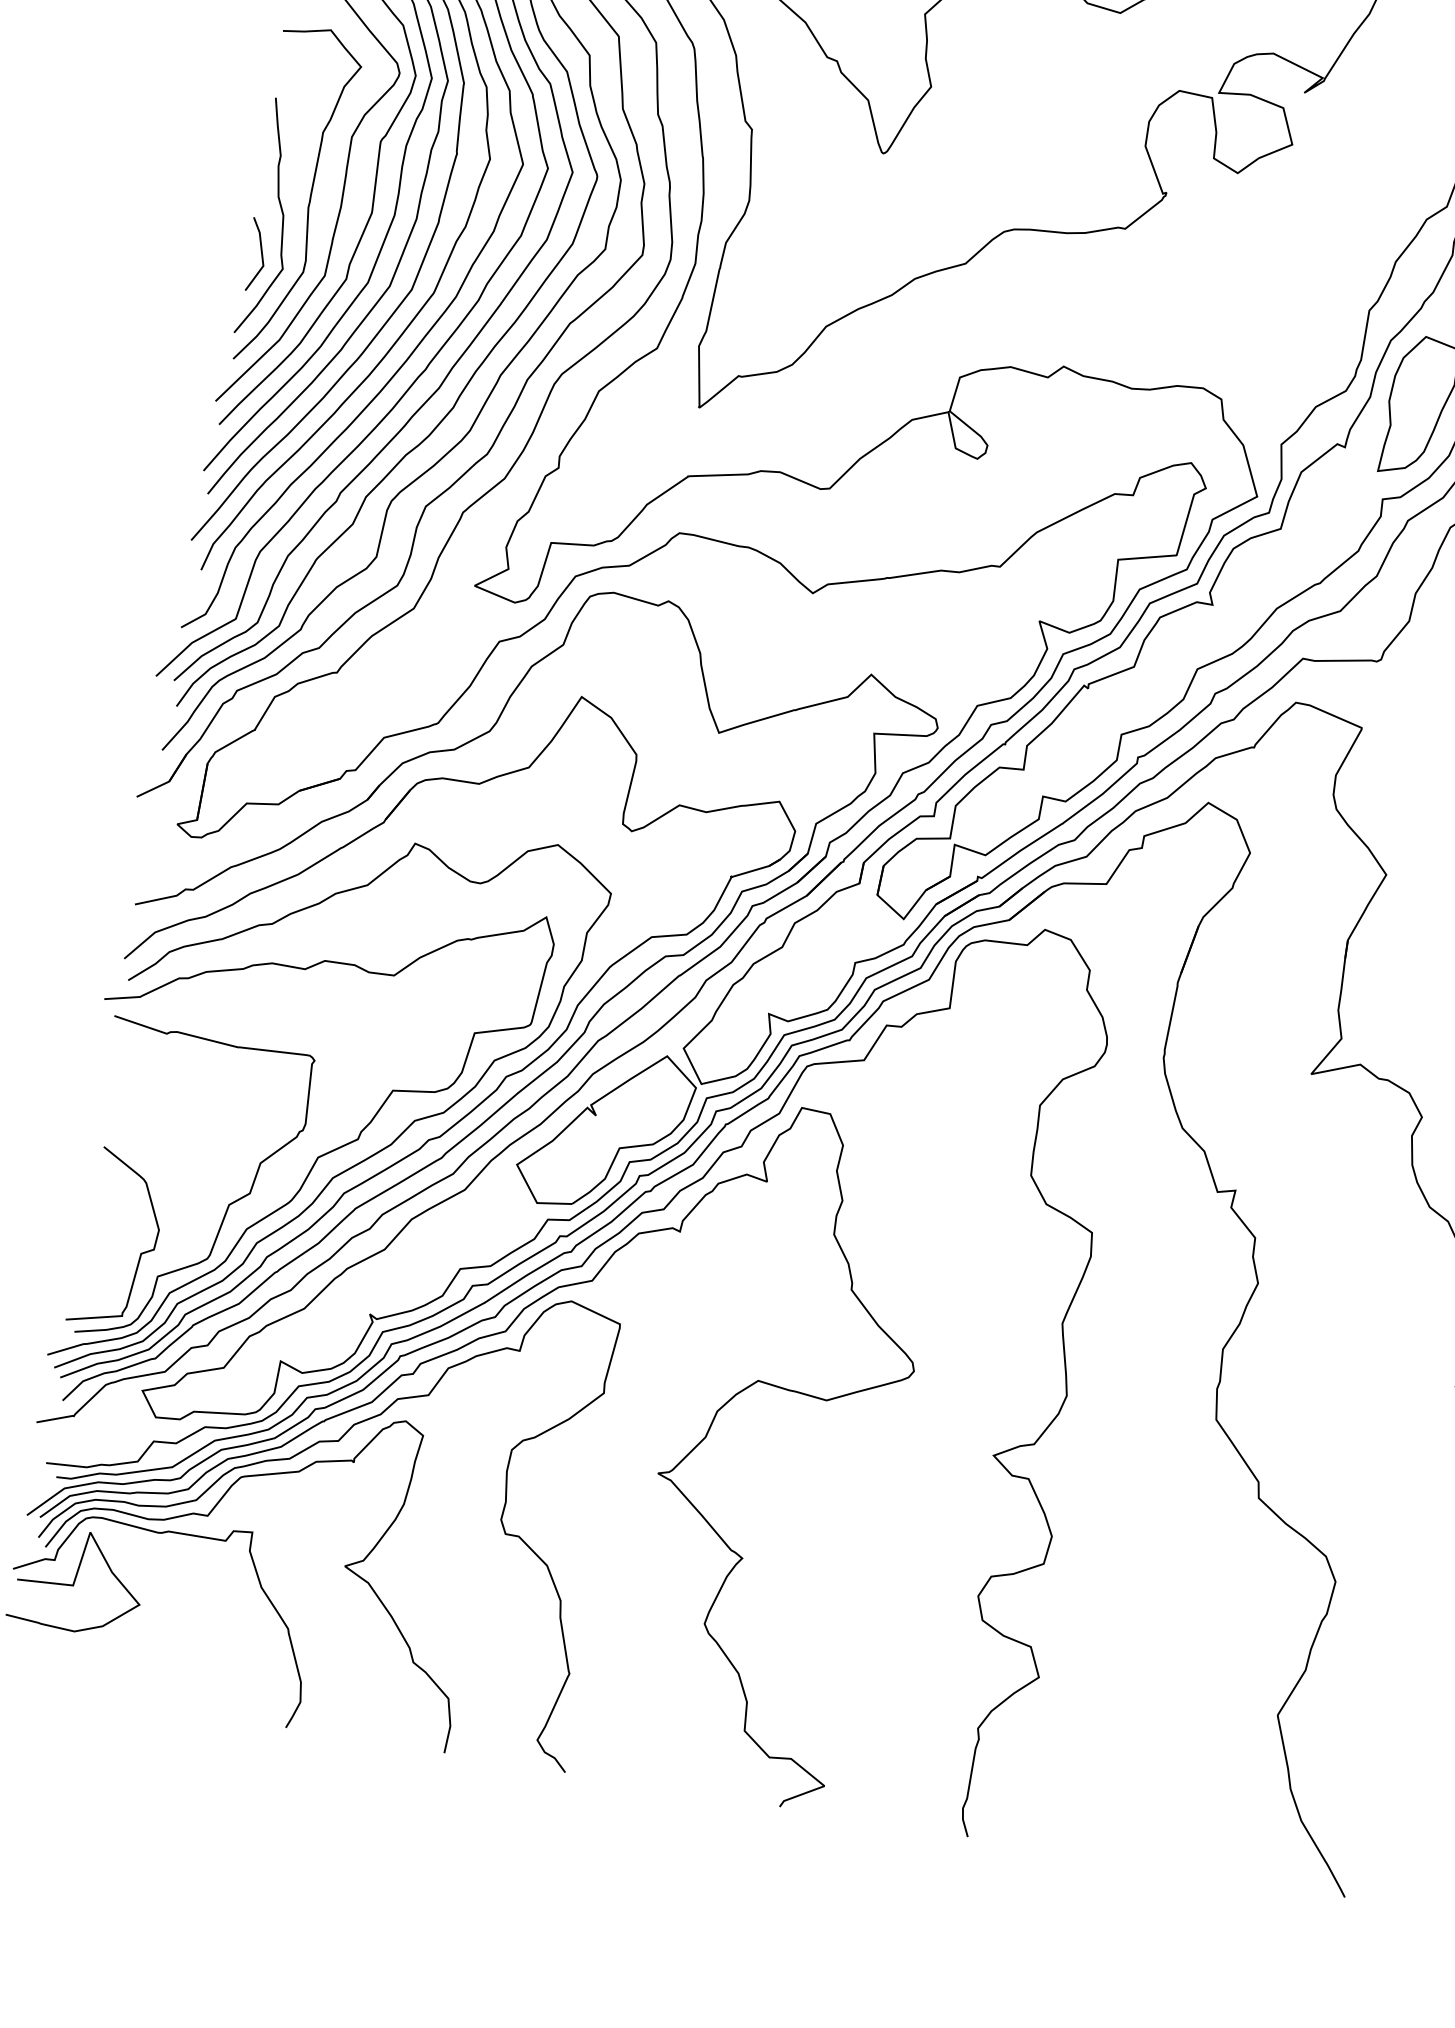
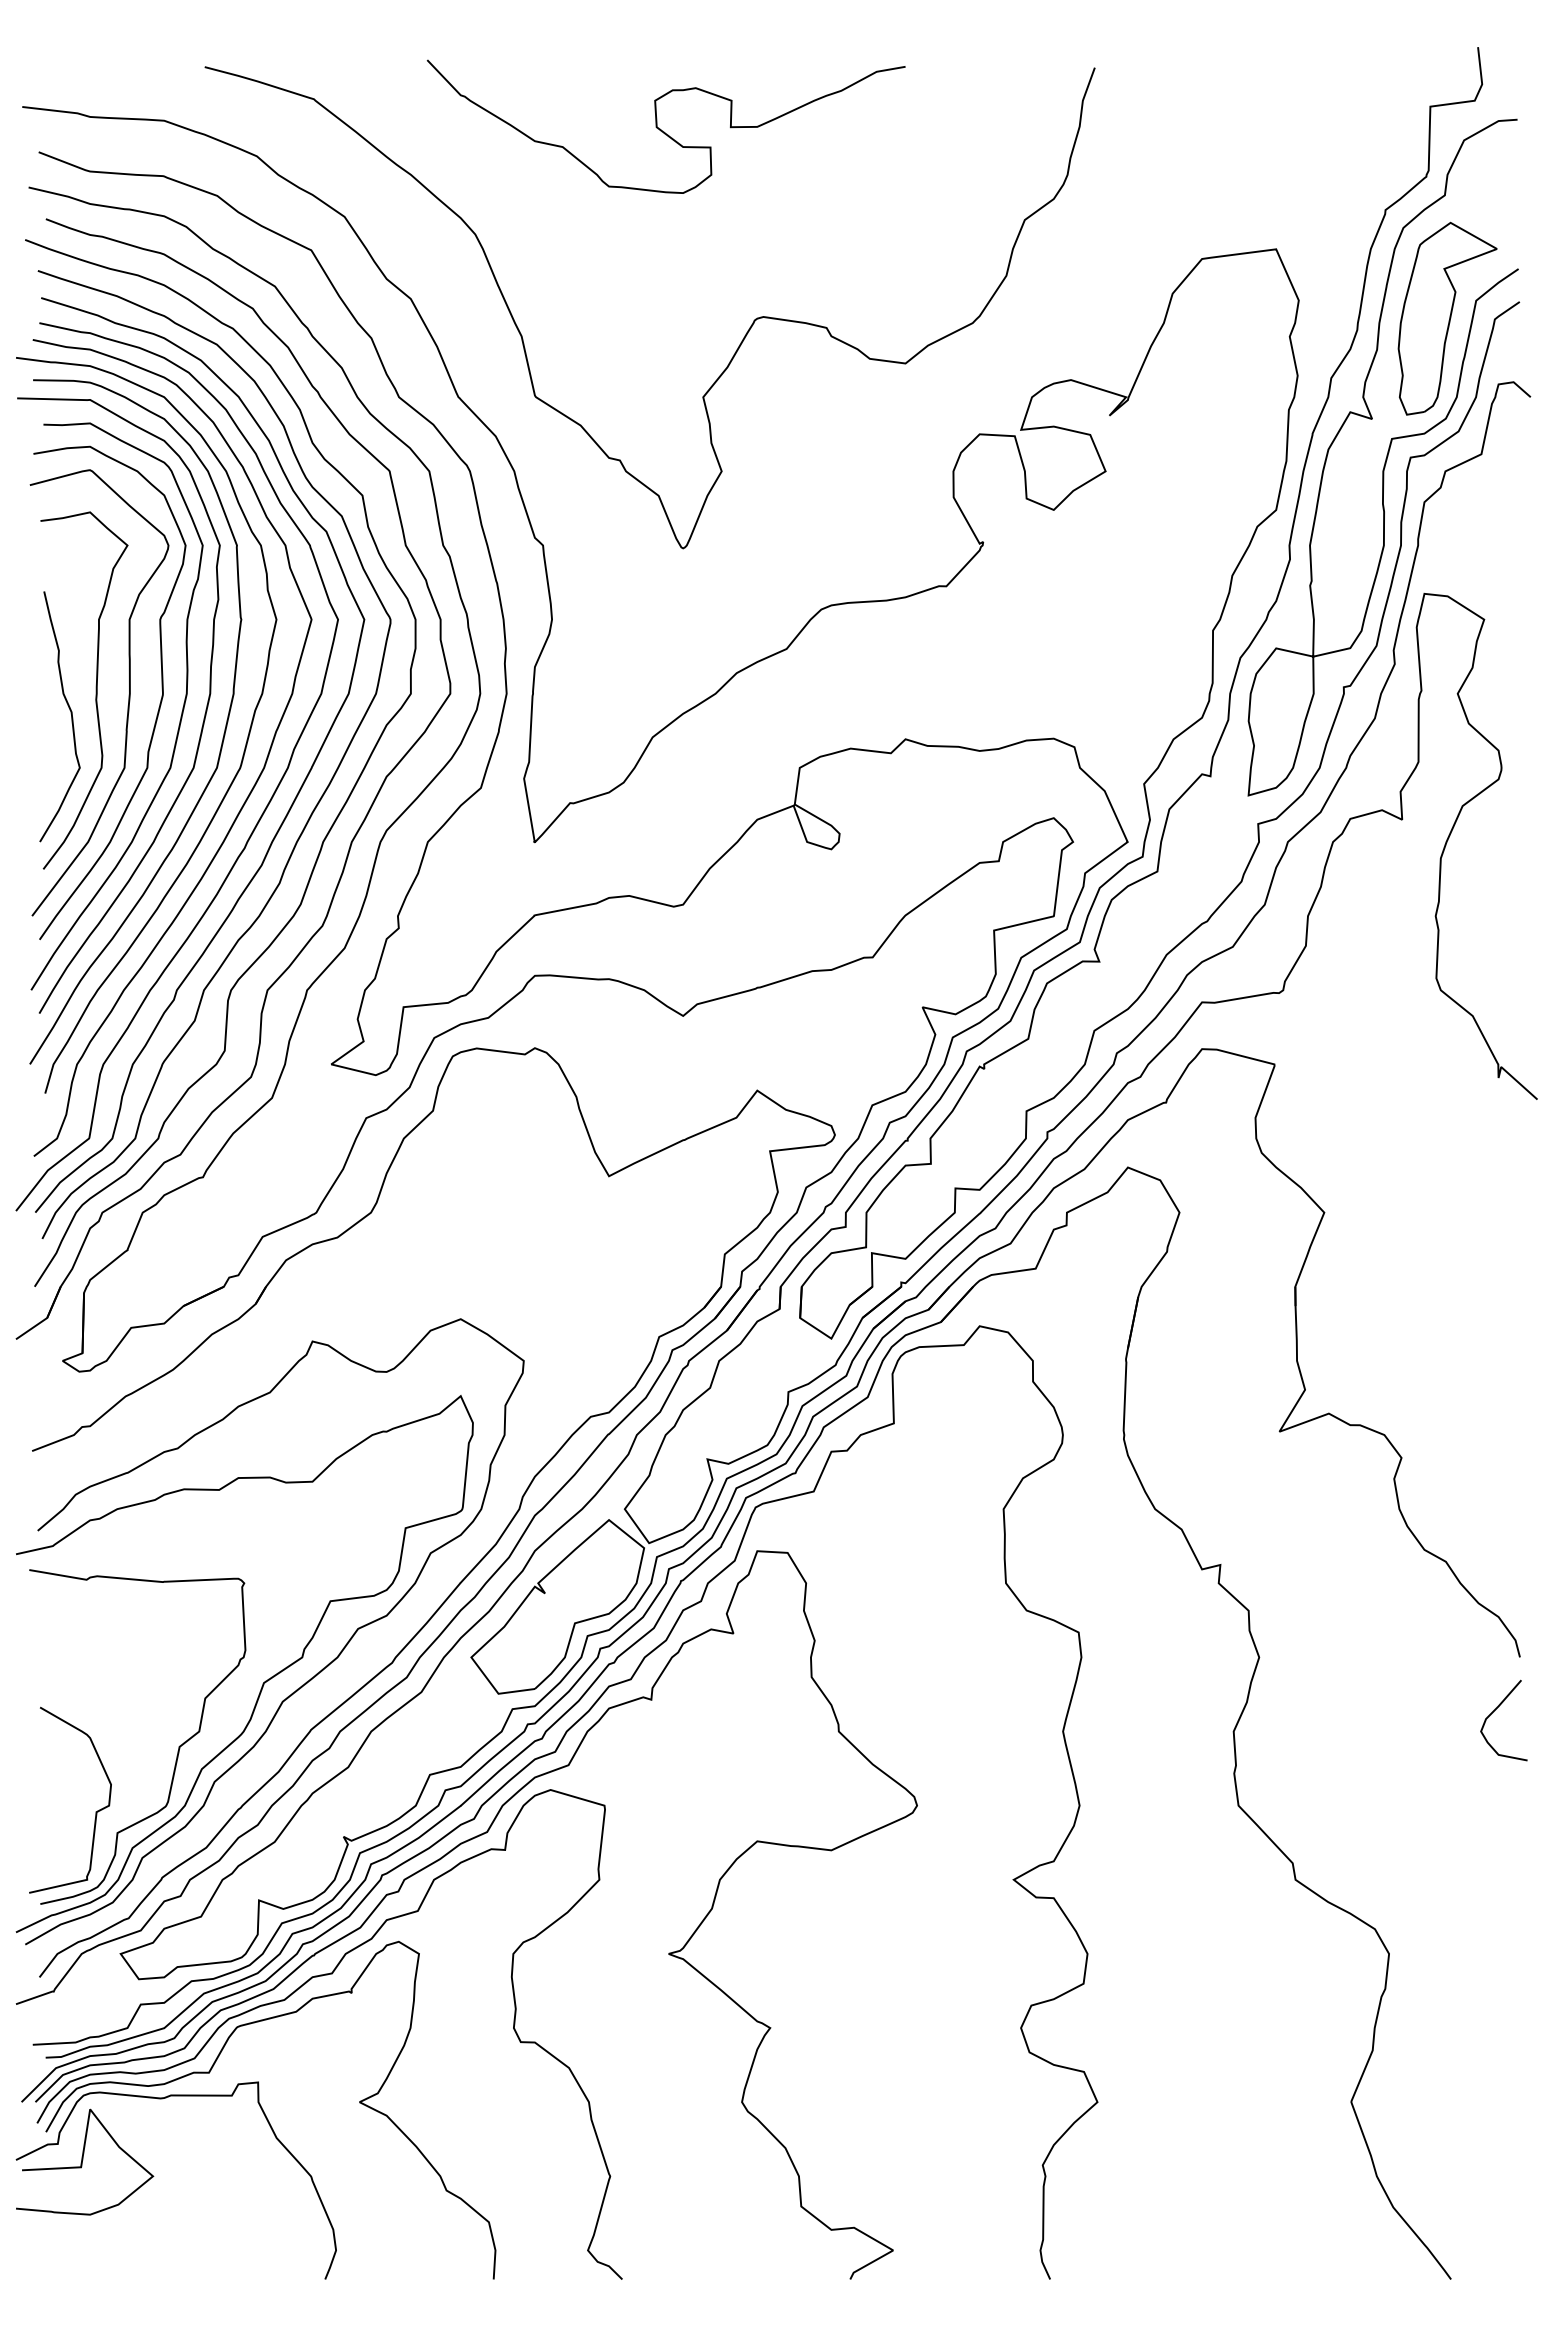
line: (260, 253) -> (54, 755), removed
part: (478, 1103) -> (421, 1600), removed

